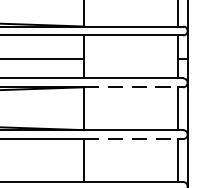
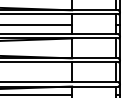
line: (130, 87) -> (93, 38), dashed -> solid
line: (132, 139) -> (94, 62), dashed -> solid

